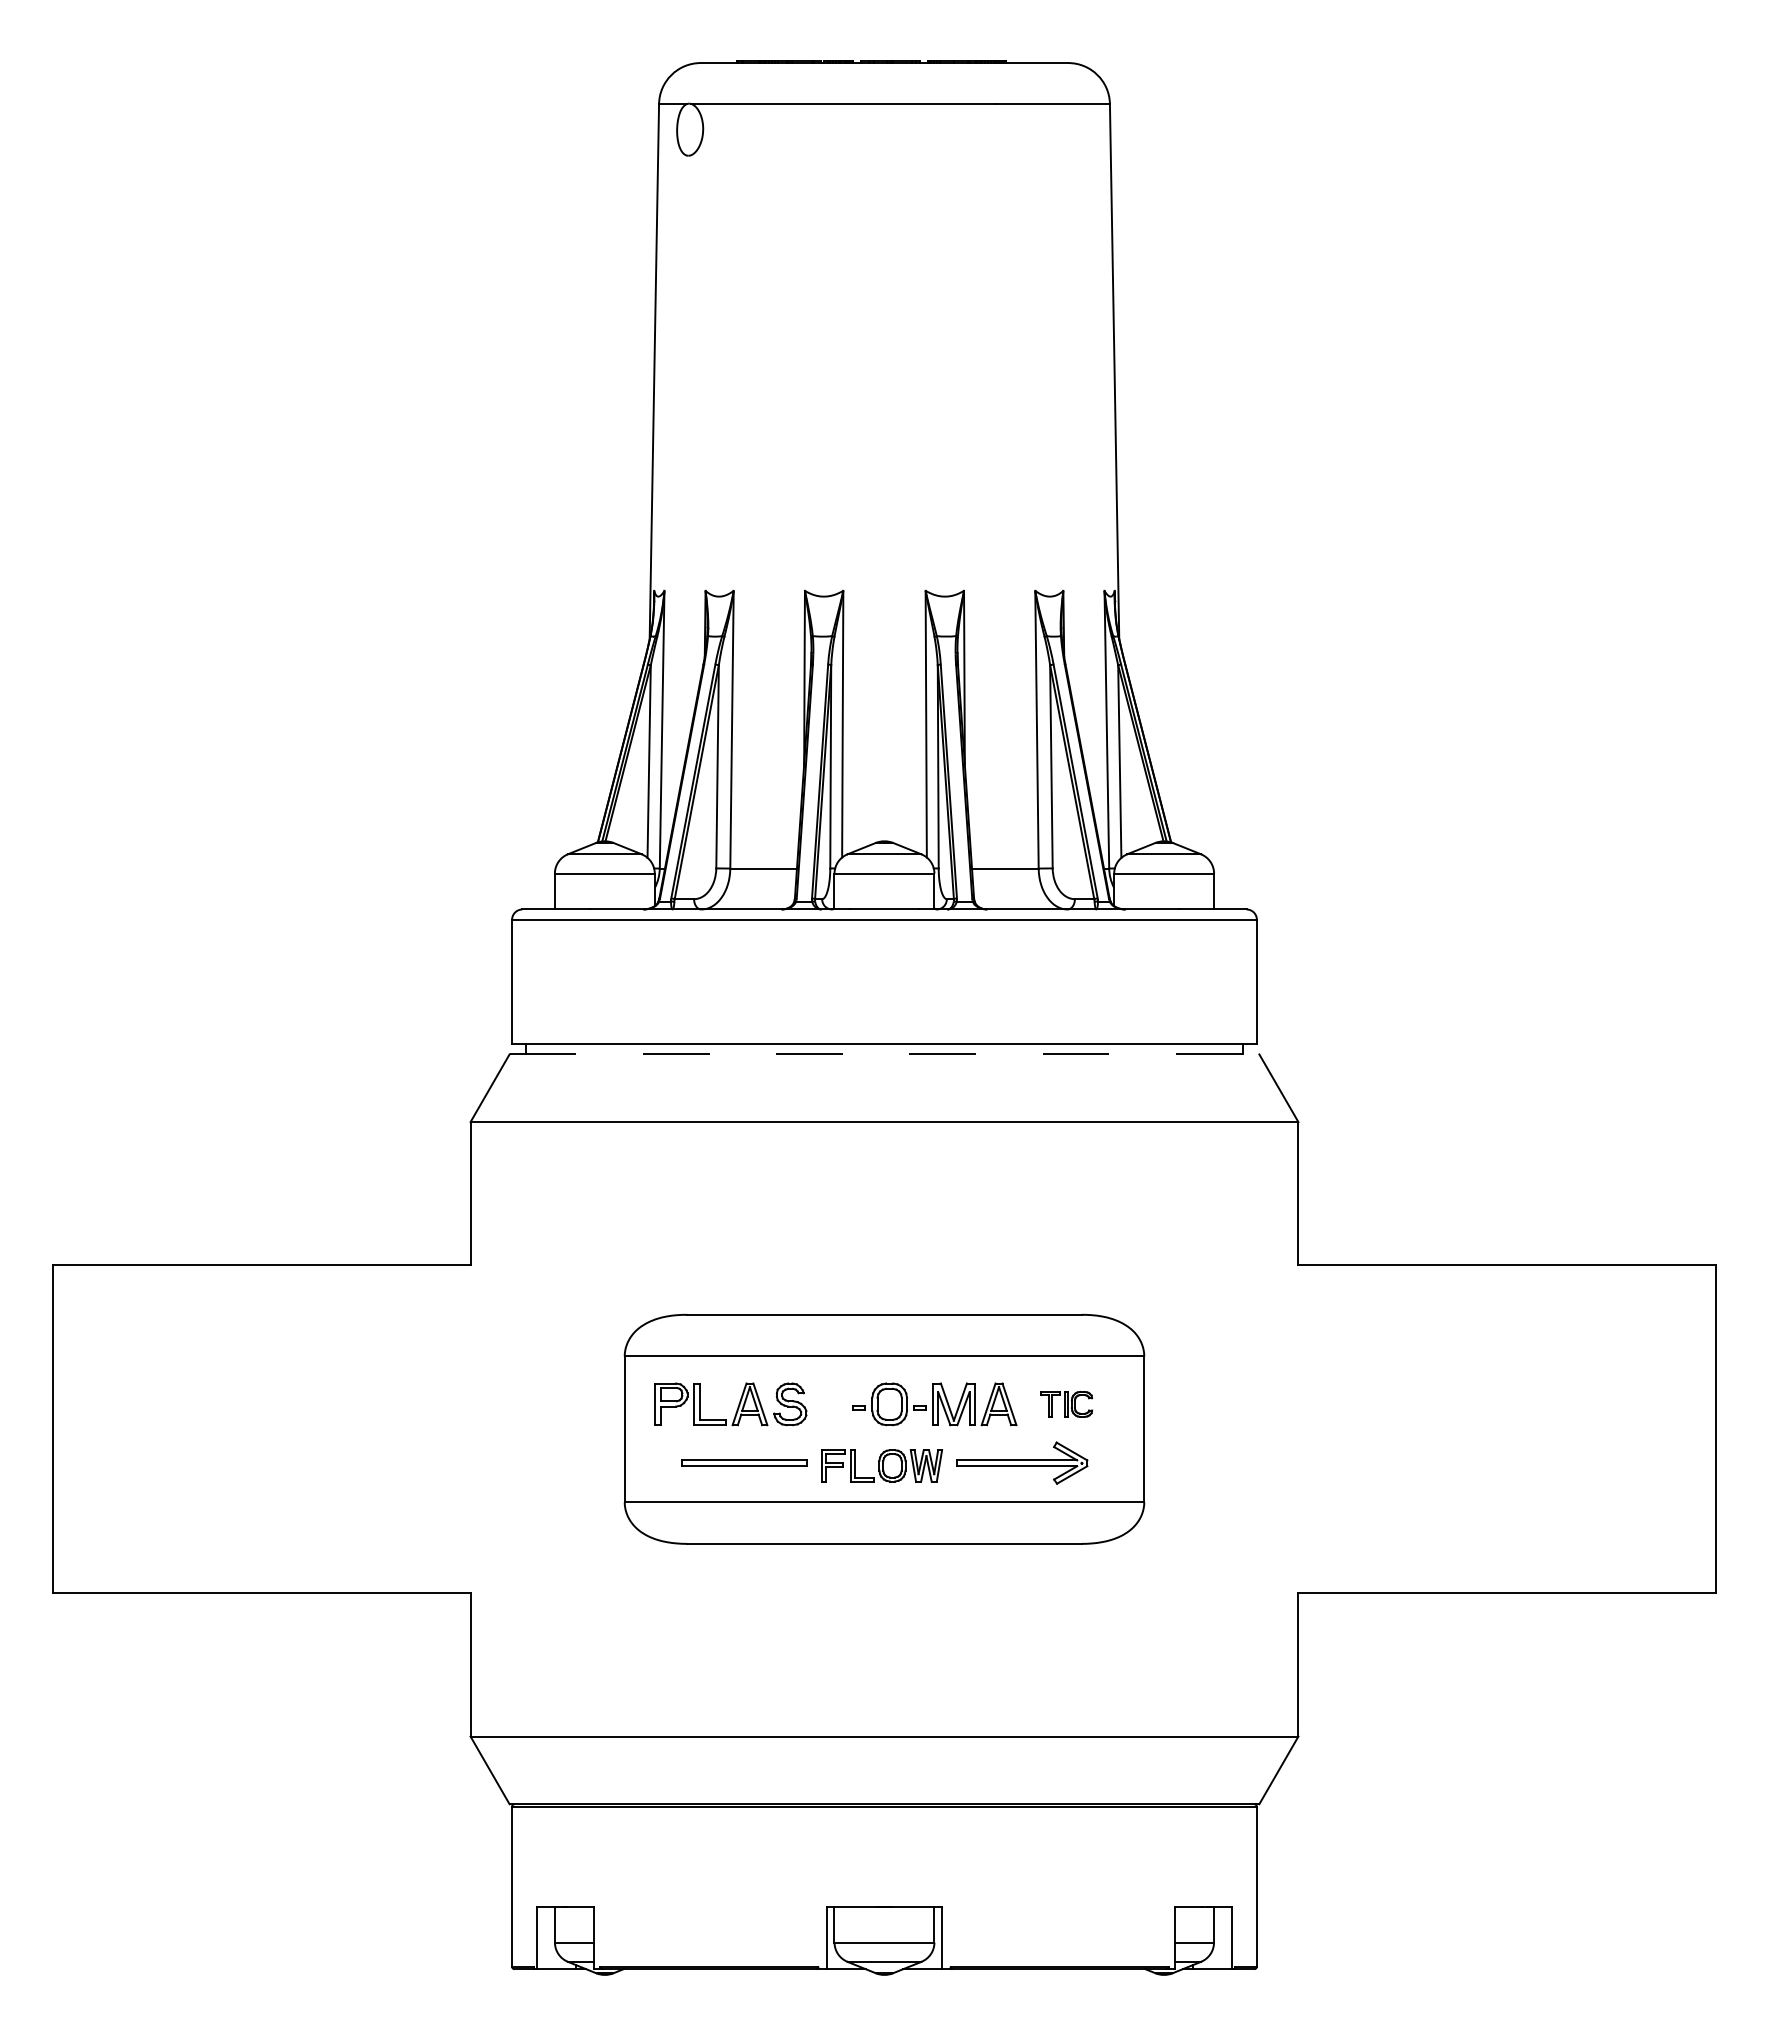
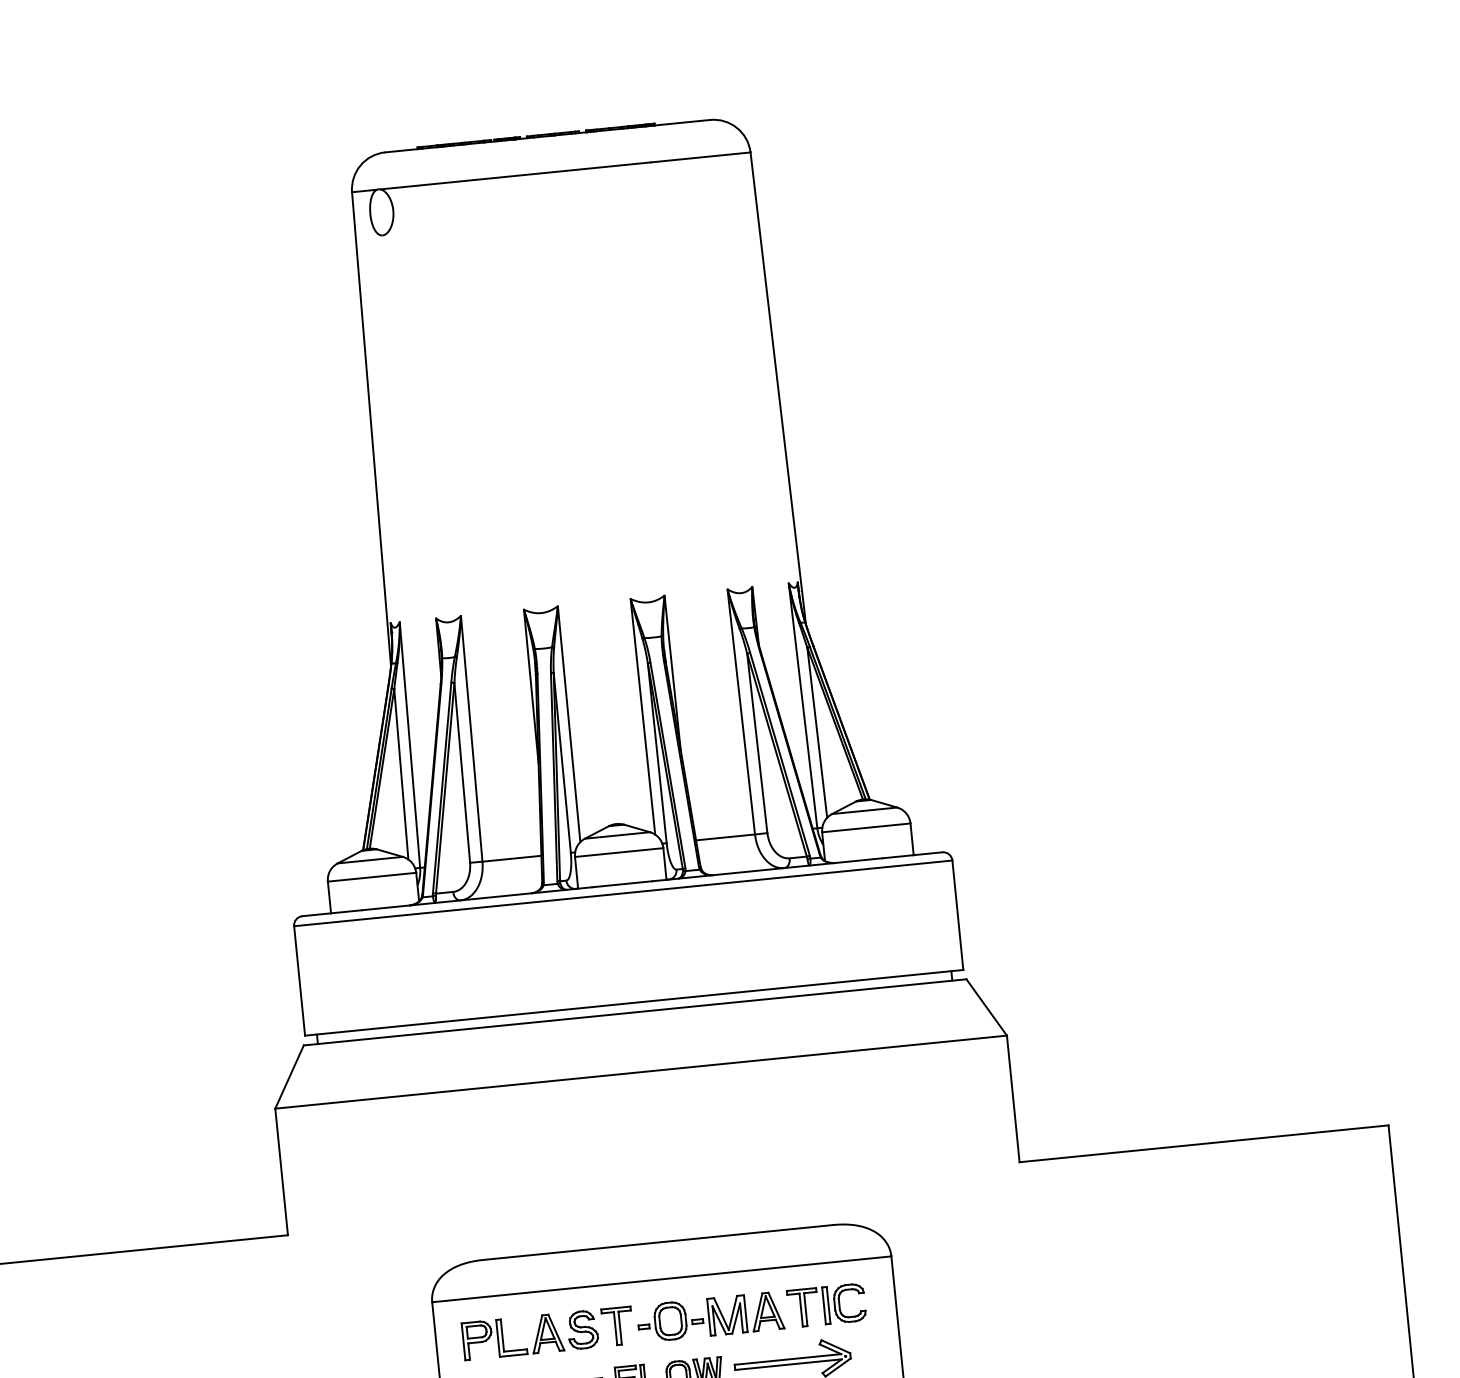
line: (884, 1054) -> (635, 1012), dashed -> solid
part: (829, 1404) -> (617, 1326), added
part: (1066, 1404) -> (826, 1305), size x1.67

